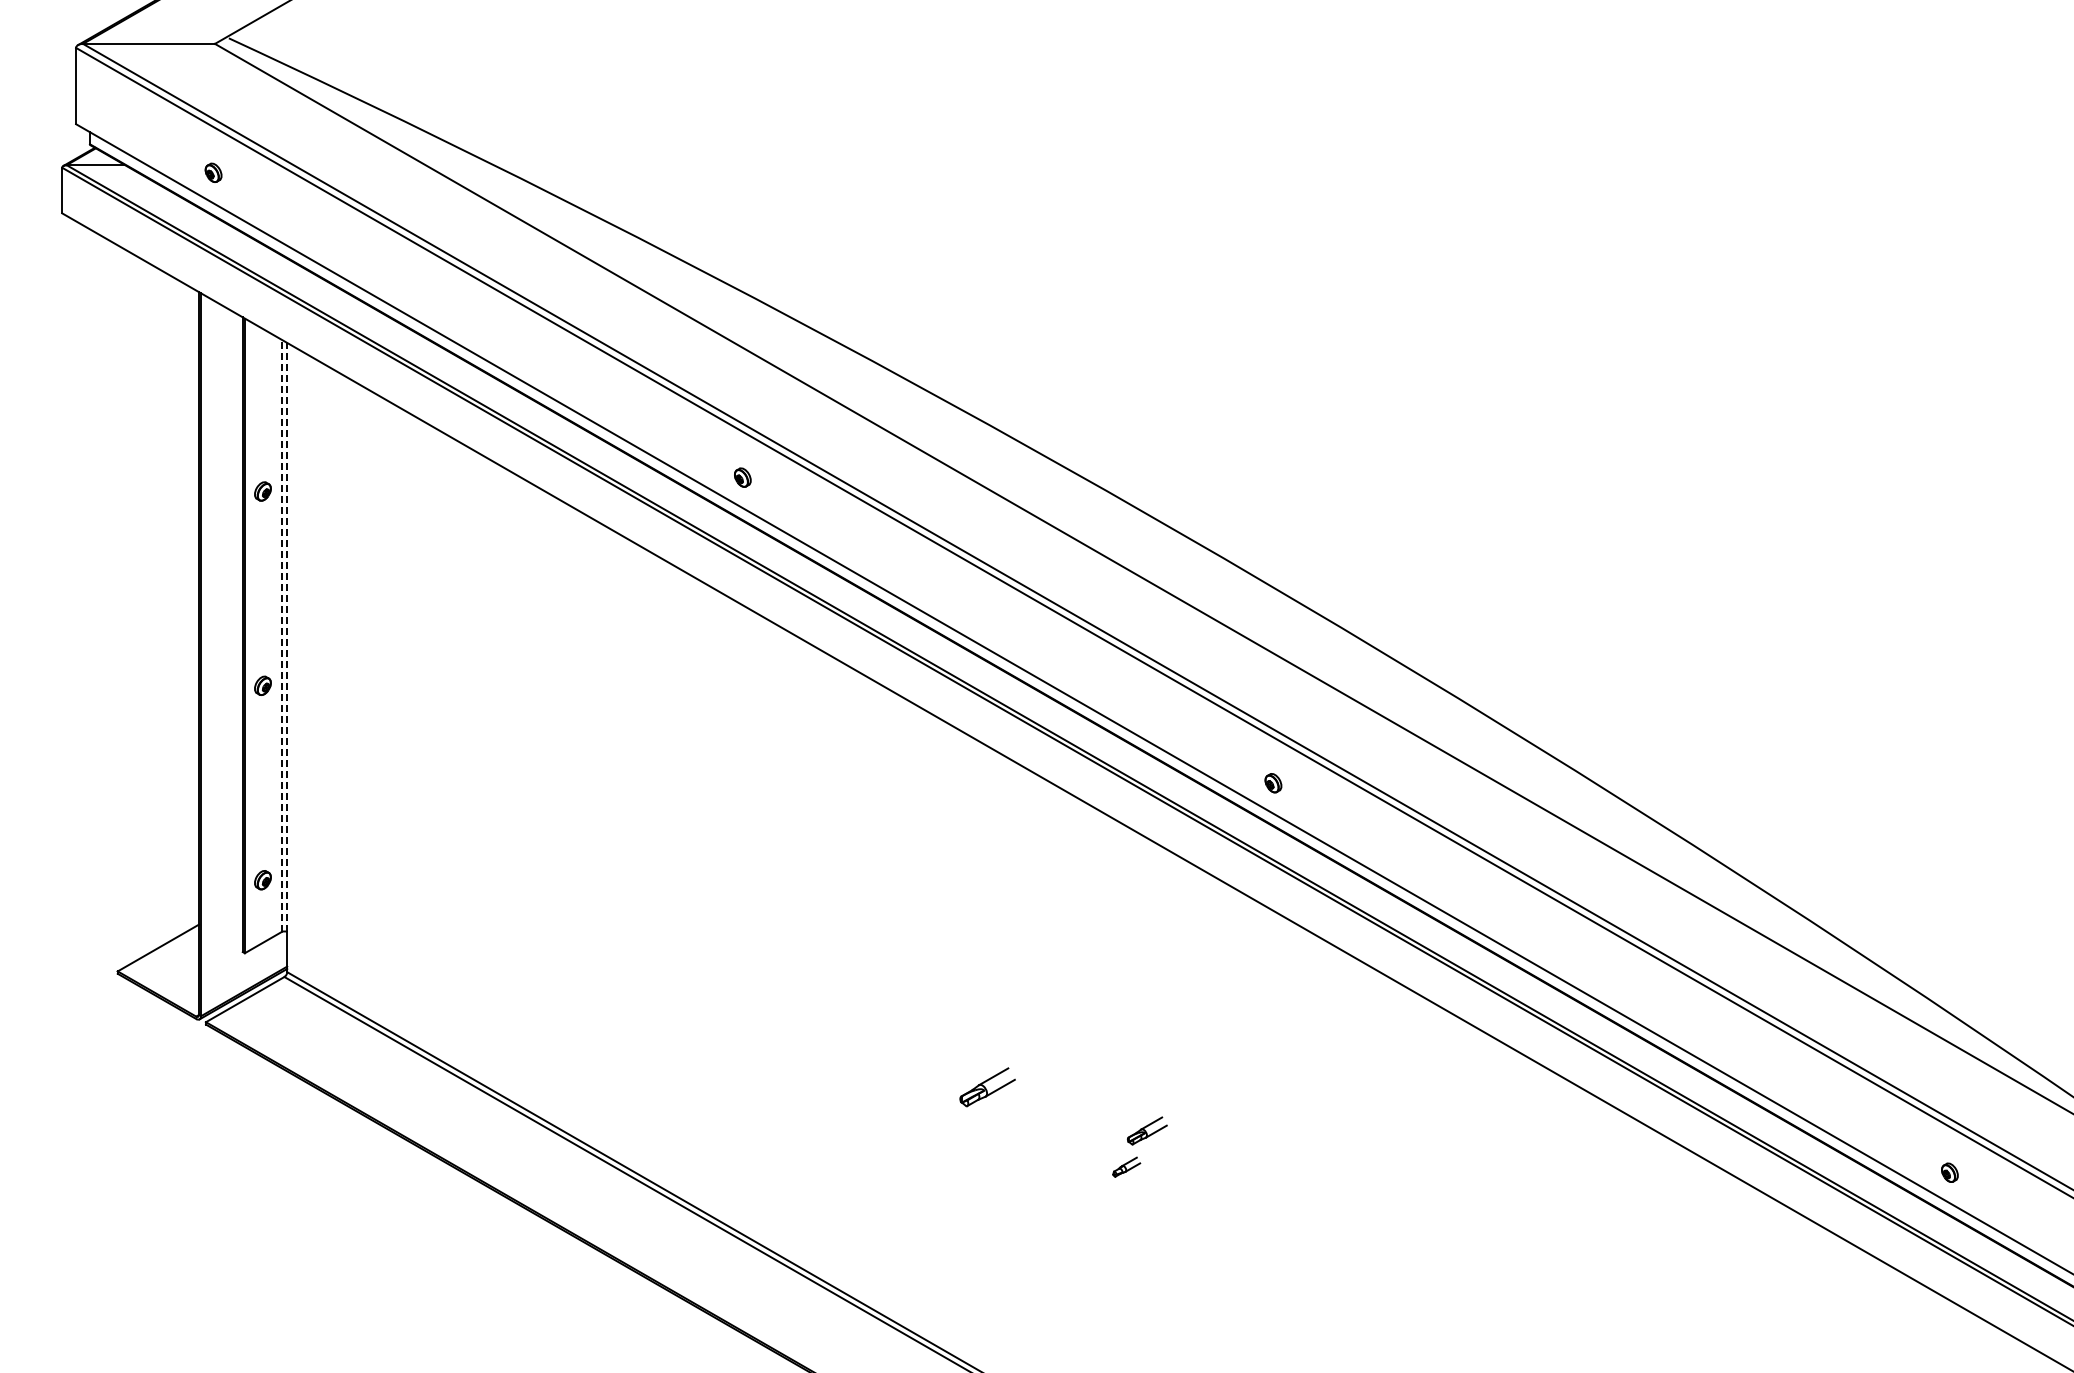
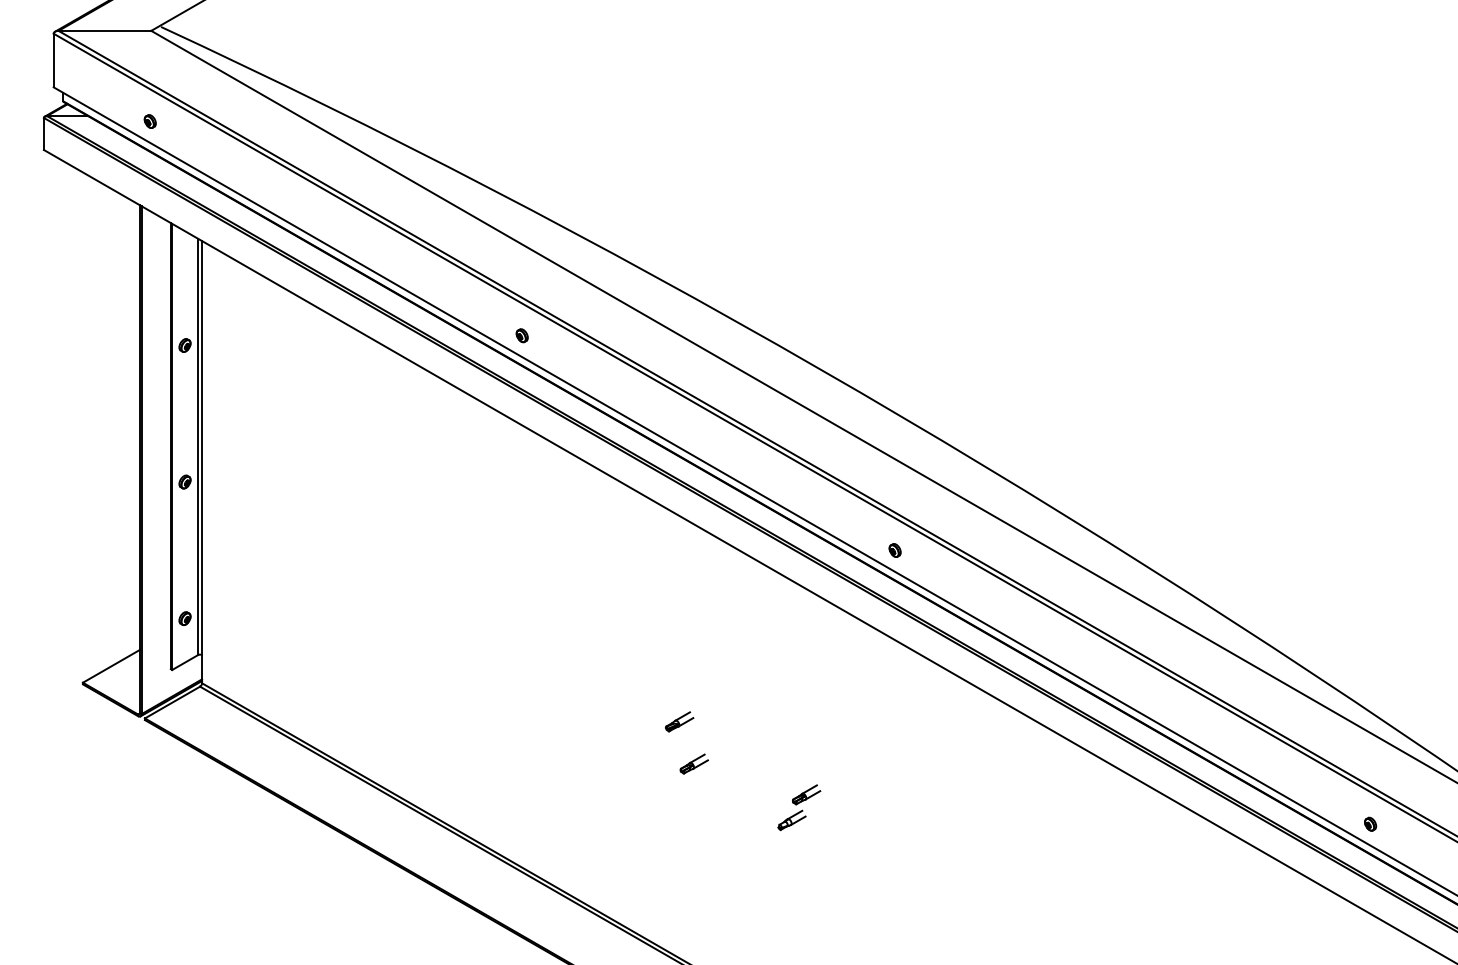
line: (281, 635) -> (198, 446), dashed -> solid
line: (287, 637) -> (202, 448), dashed -> solid
part: (966, 1026) -> (679, 721), added
part: (987, 1086) -> (694, 763), size x0.71
part: (1126, 1166) -> (791, 819), size x1.43

